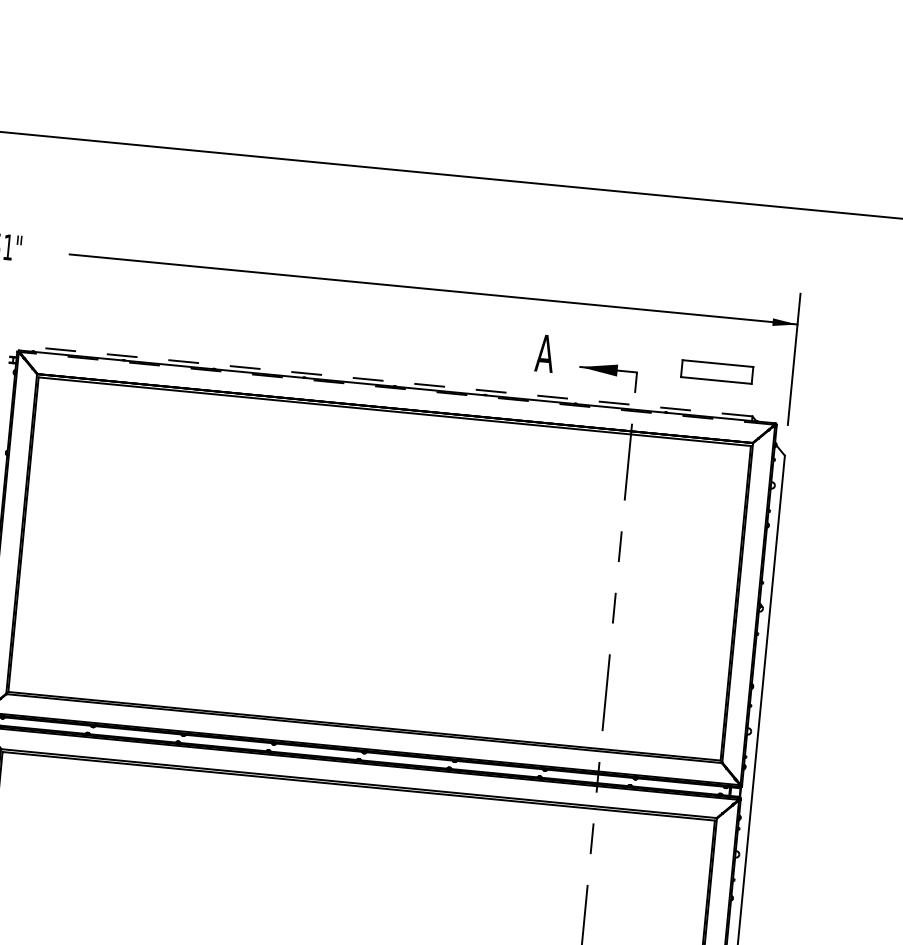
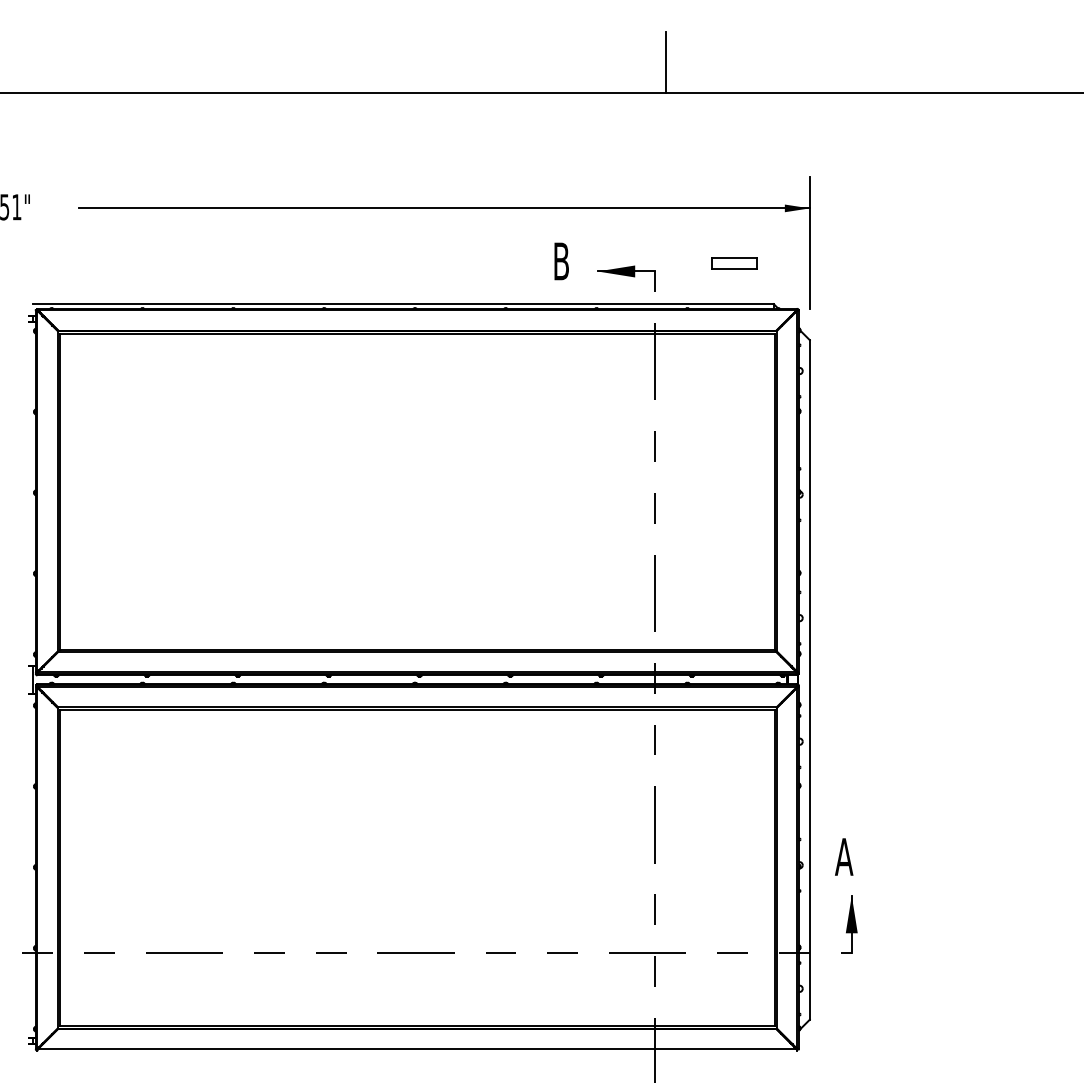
line: (667, 165) -> (665, 62), added
text: (545, 353) -> (561, 261), A -> B
part: (717, 372) -> (734, 263), size x0.62
line: (383, 381) -> (403, 304), dashed -> solid
line: (396, 388) -> (416, 310), dashed -> solid

